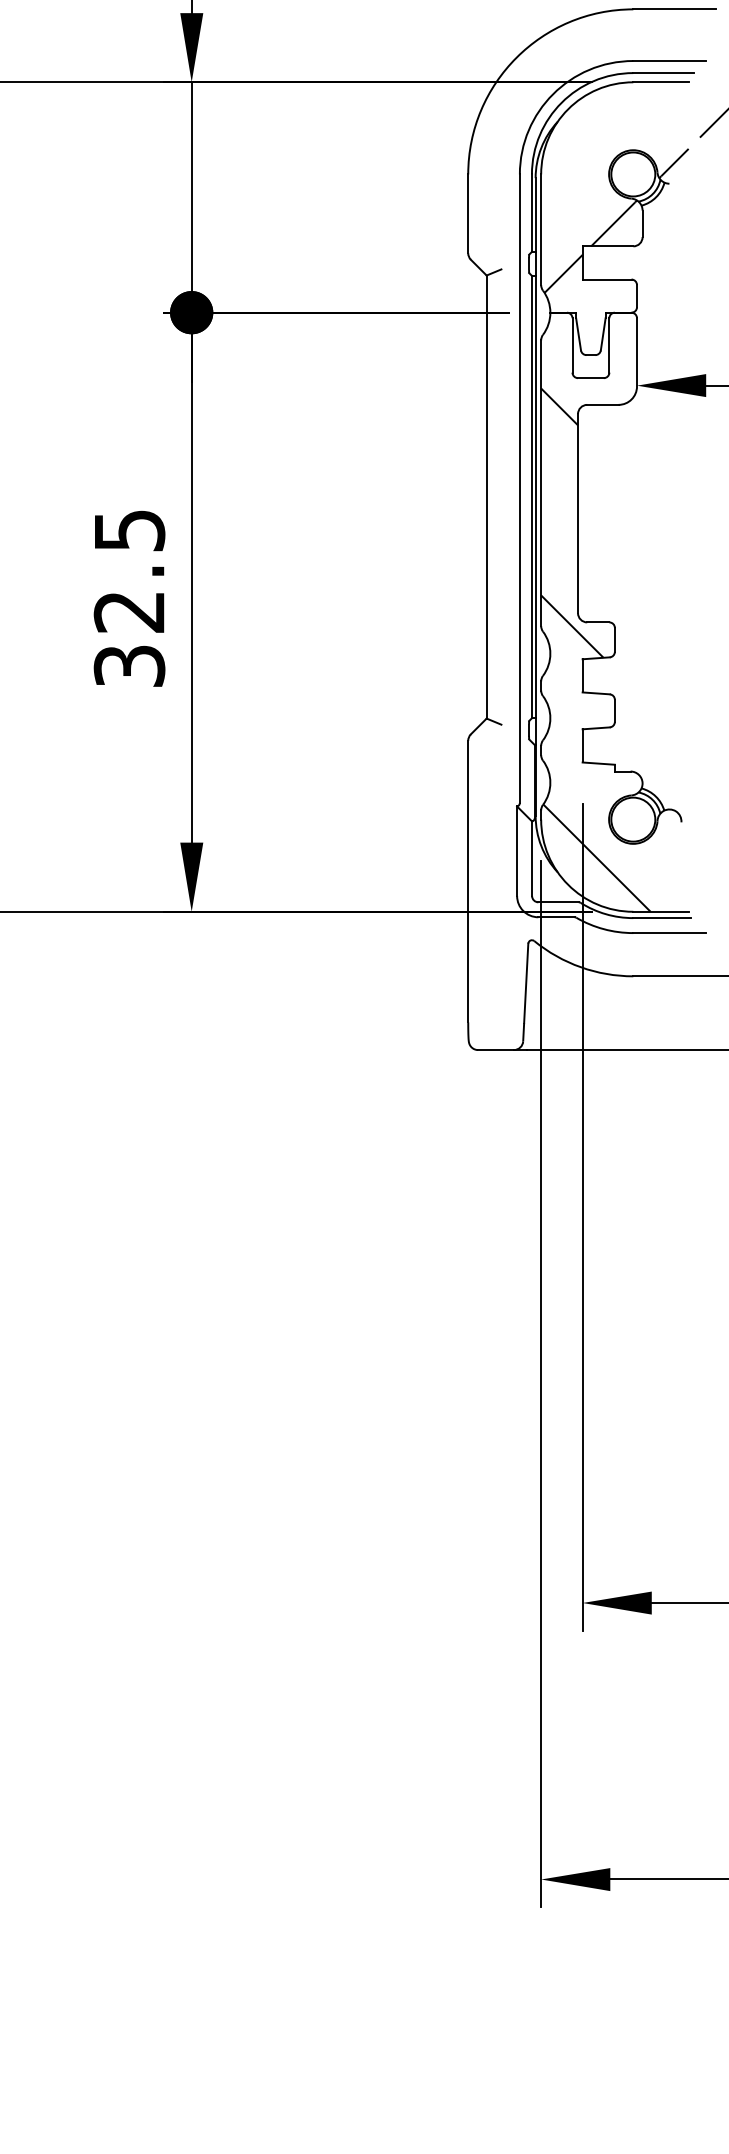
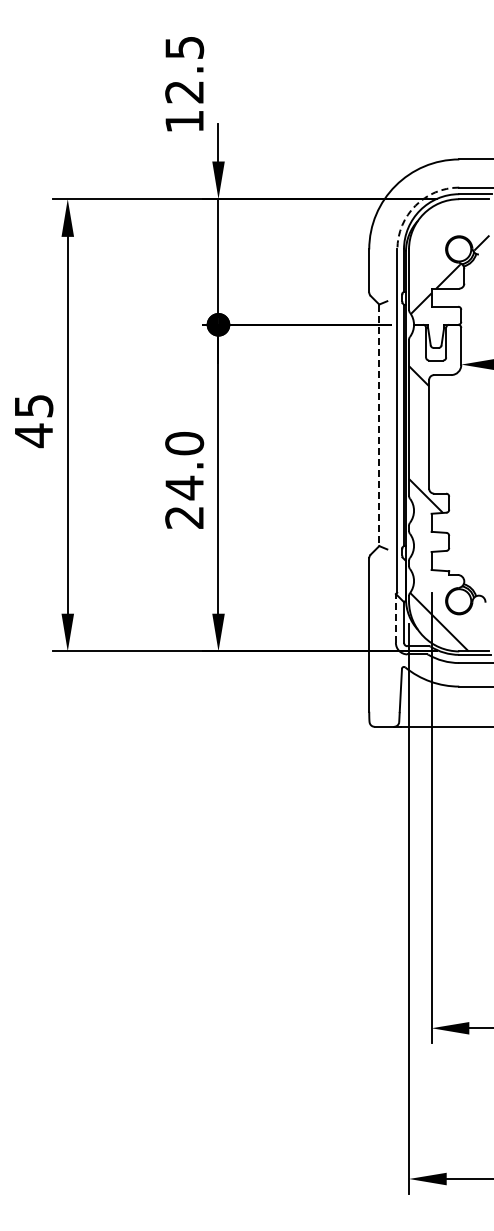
arc: (553, 93) -> (415, 205), solid -> dashed
line: (487, 497) -> (379, 425), solid -> dashed
text: (129, 598) -> (184, 480), 32.5 -> 24.0
line: (516, 849) -> (395, 617), solid -> dashed

